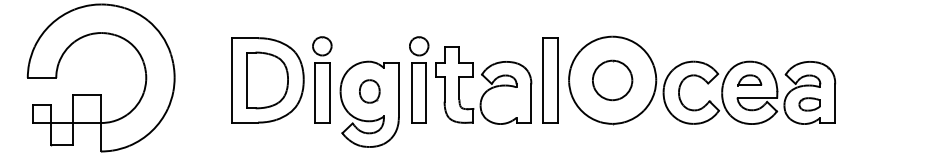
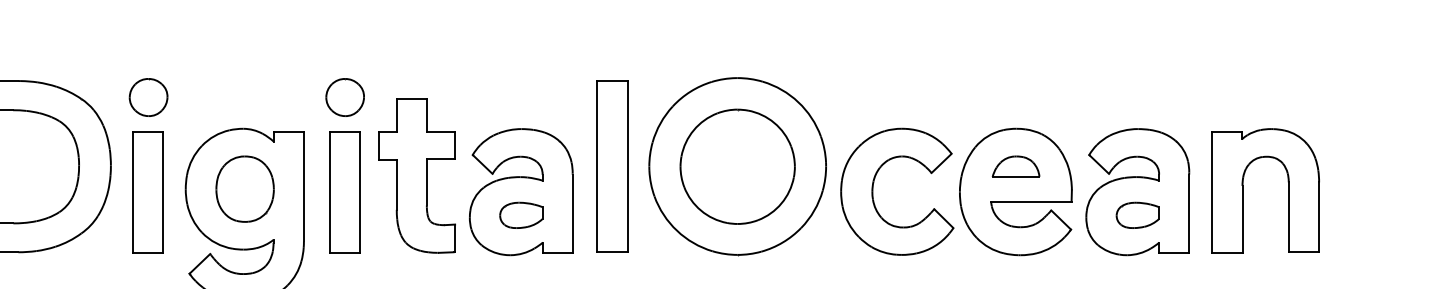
part: (612, 80) -> (737, 166), size x1.43
part: (862, 89) -> (1244, 185), added
part: (369, 91) -> (244, 189), size x1.43
part: (505, 104) -> (520, 215), added

